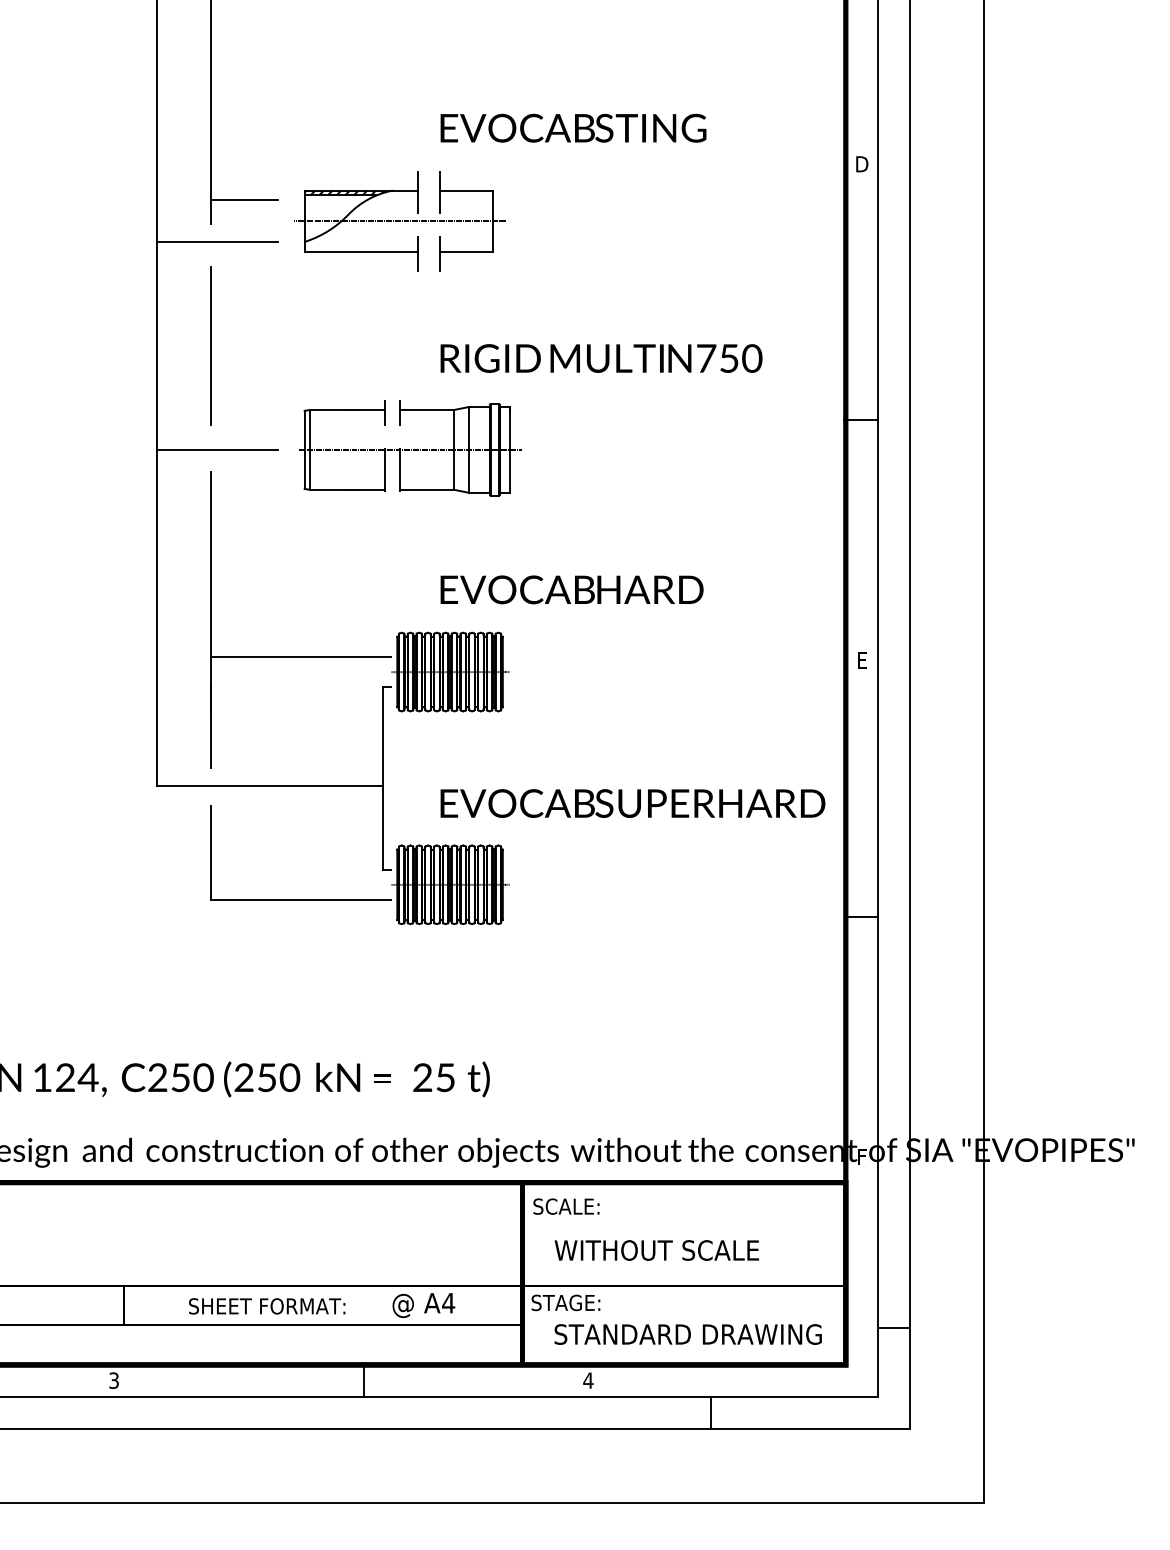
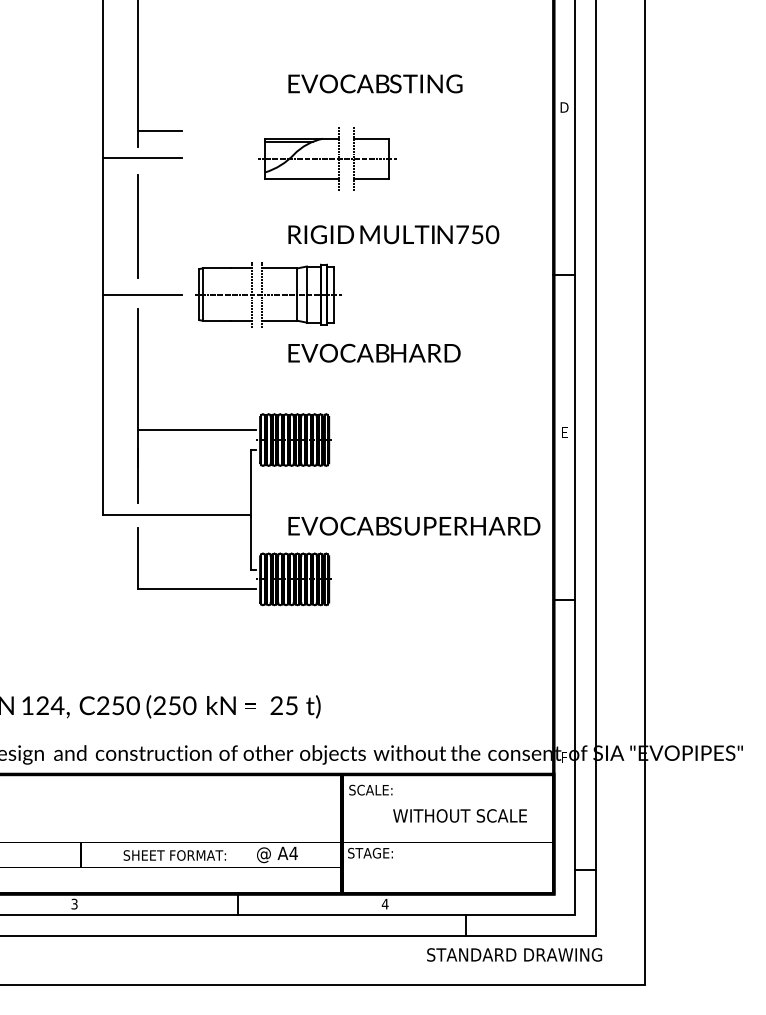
part: (399, 220) -> (327, 158), moved
text: (572, 588) -> (374, 352), moved
text: (656, 1249) -> (459, 815), moved
text: (688, 1333) -> (514, 954), moved

